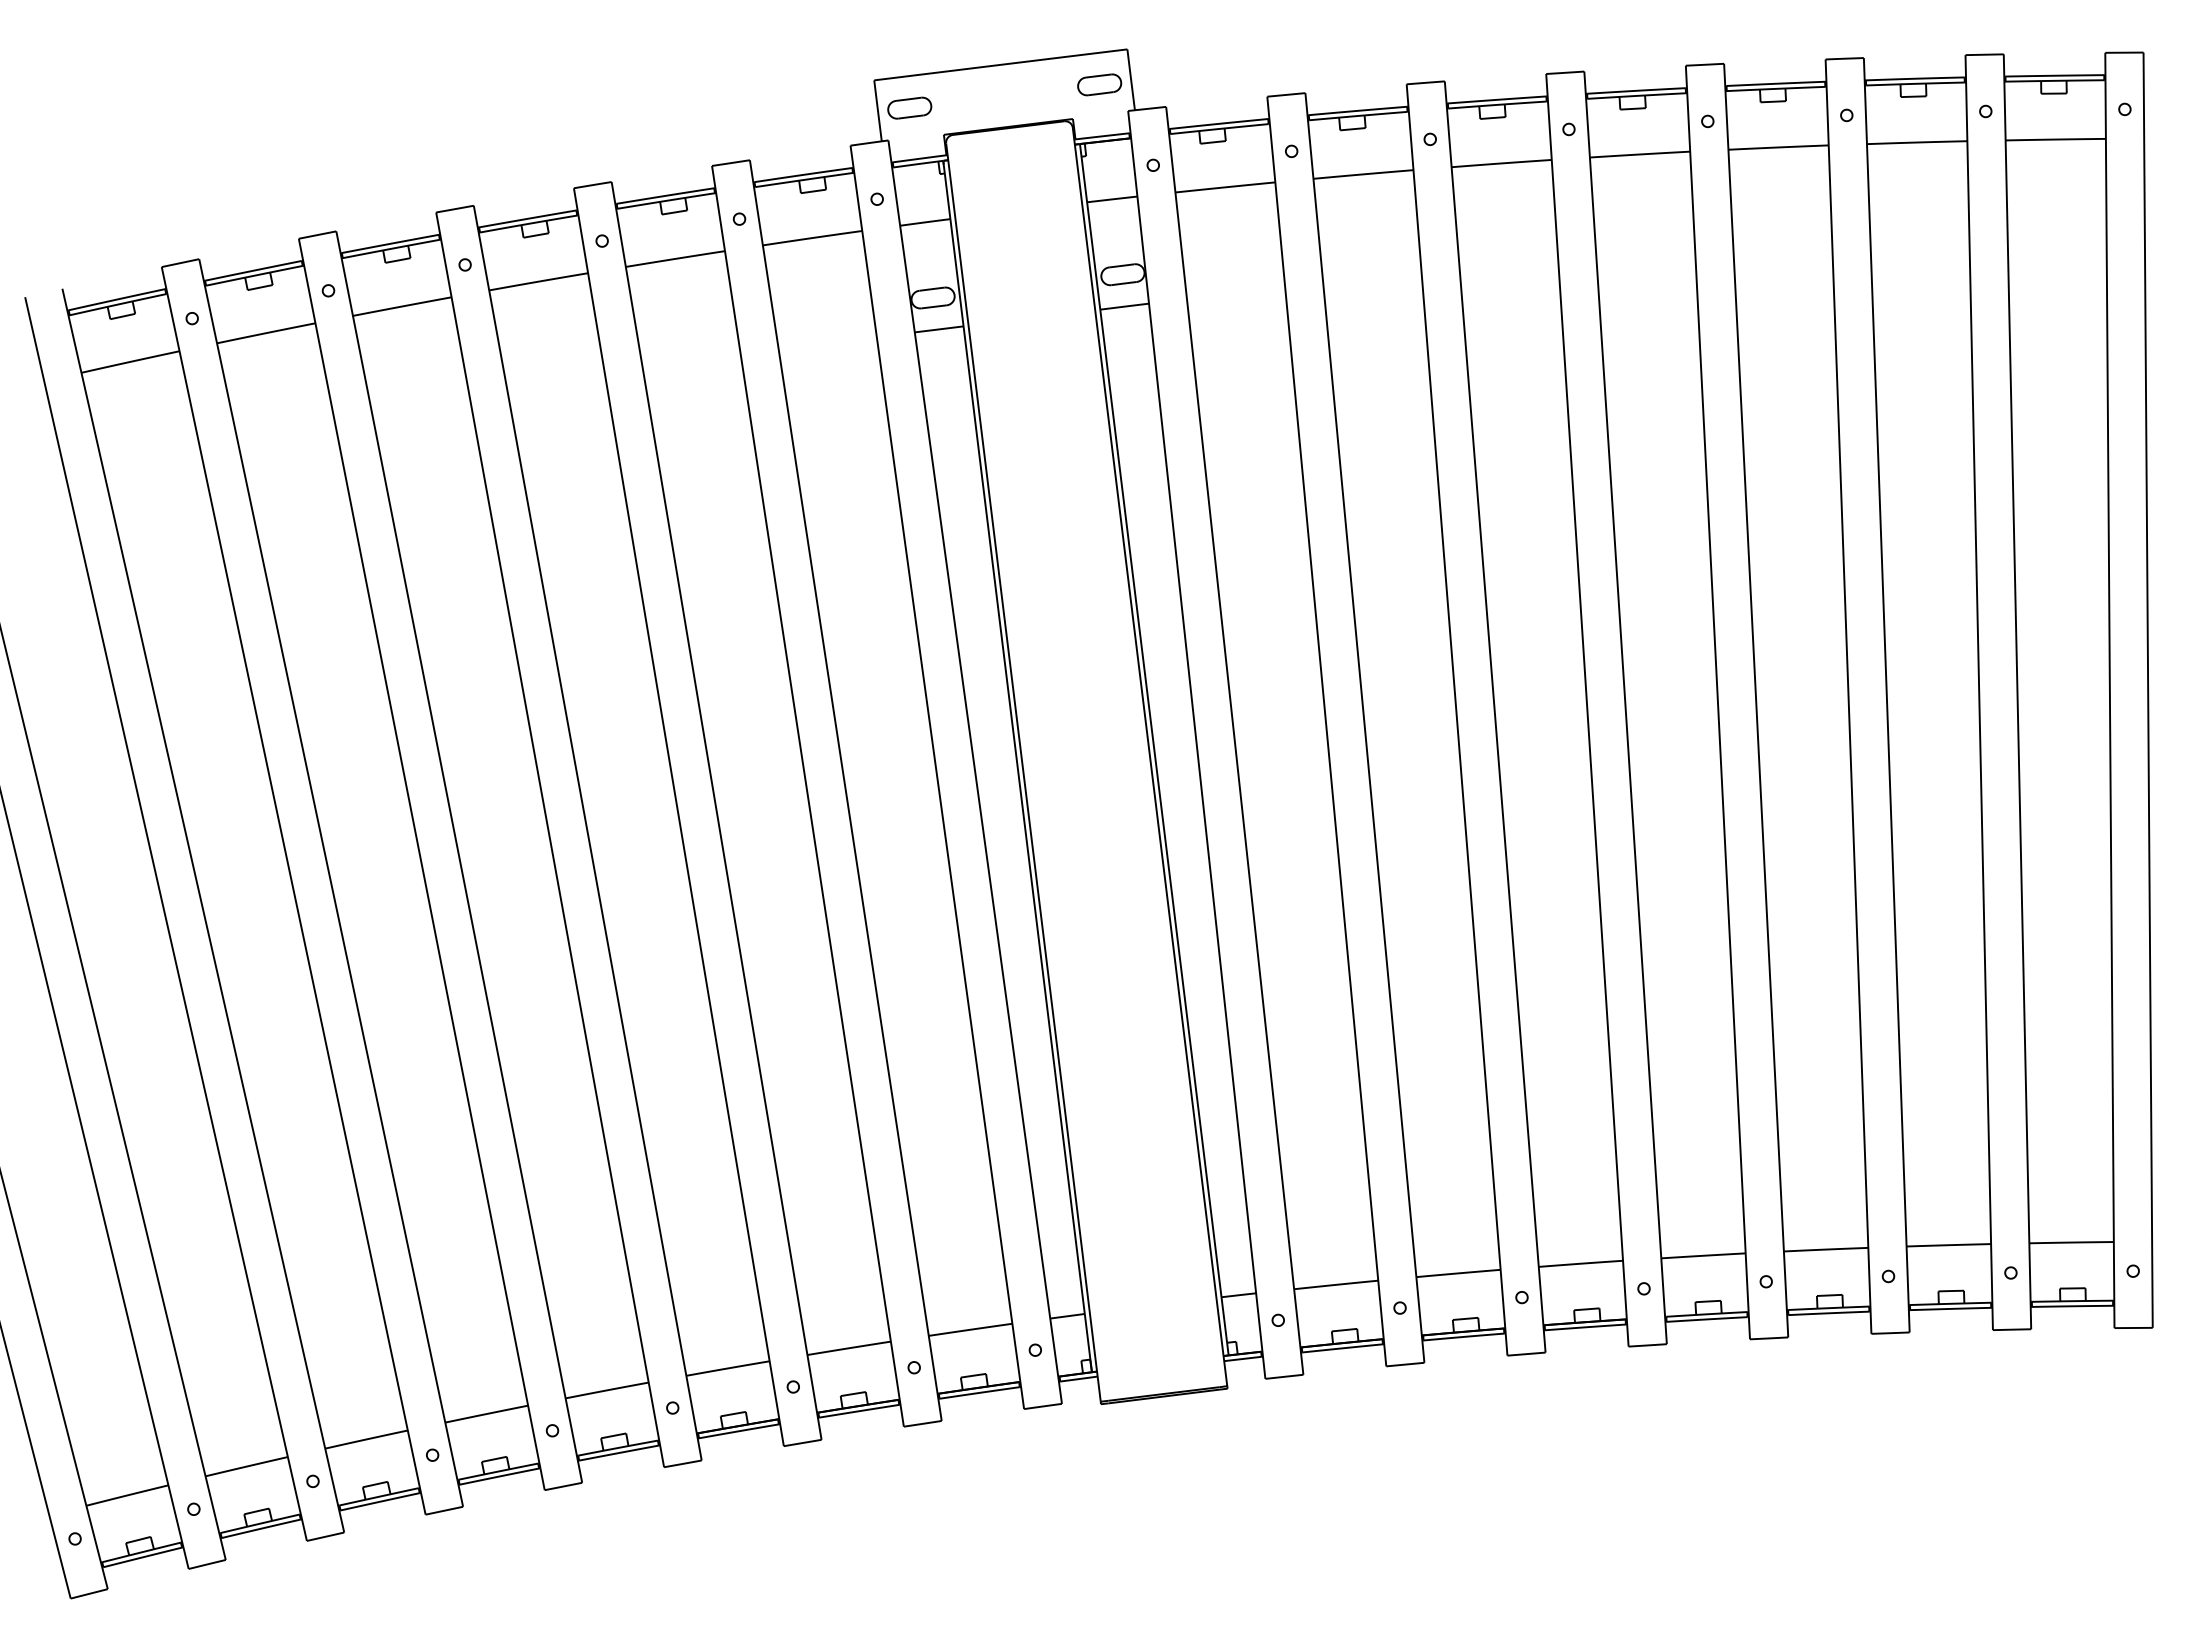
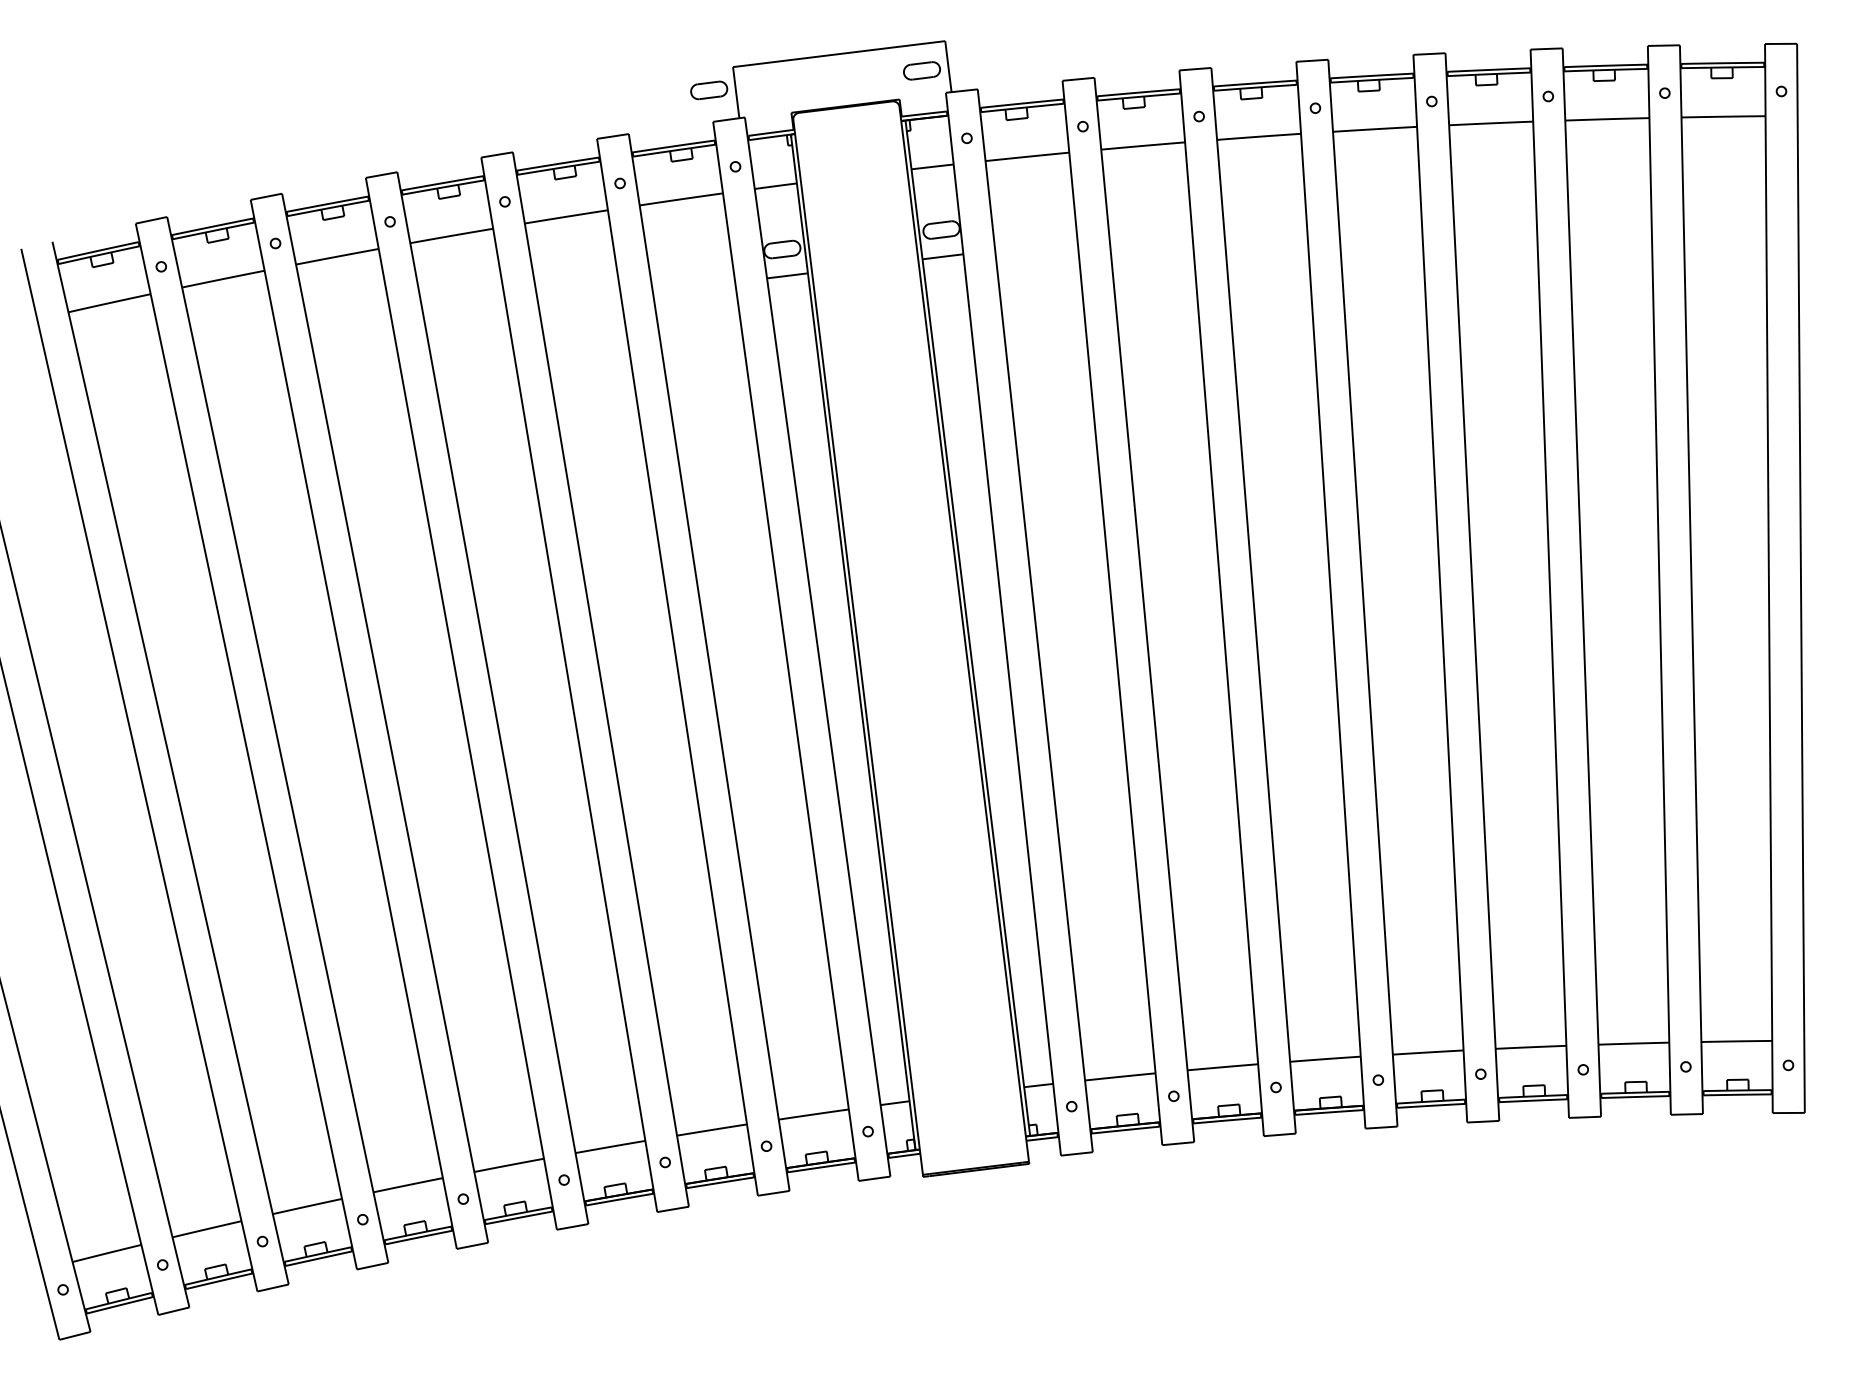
part: (909, 107) -> (708, 89), moved

